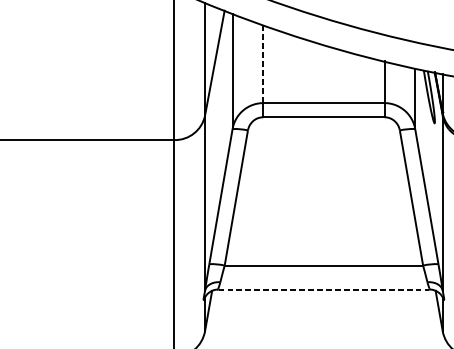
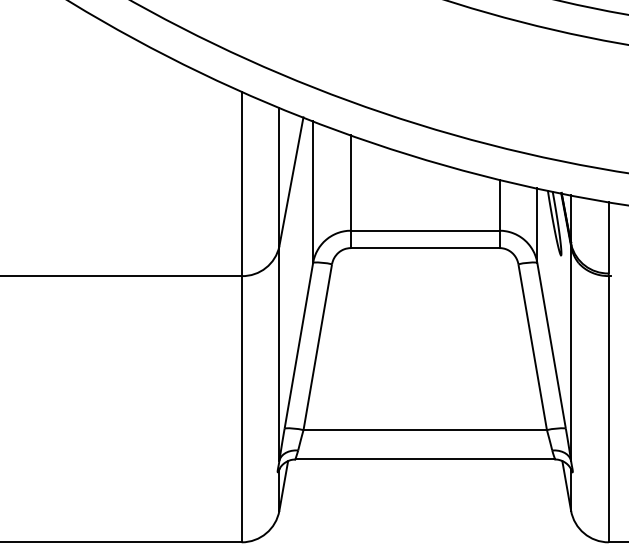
line: (262, 63) -> (350, 182), dashed -> solid
line: (324, 289) -> (425, 459), dashed -> solid

